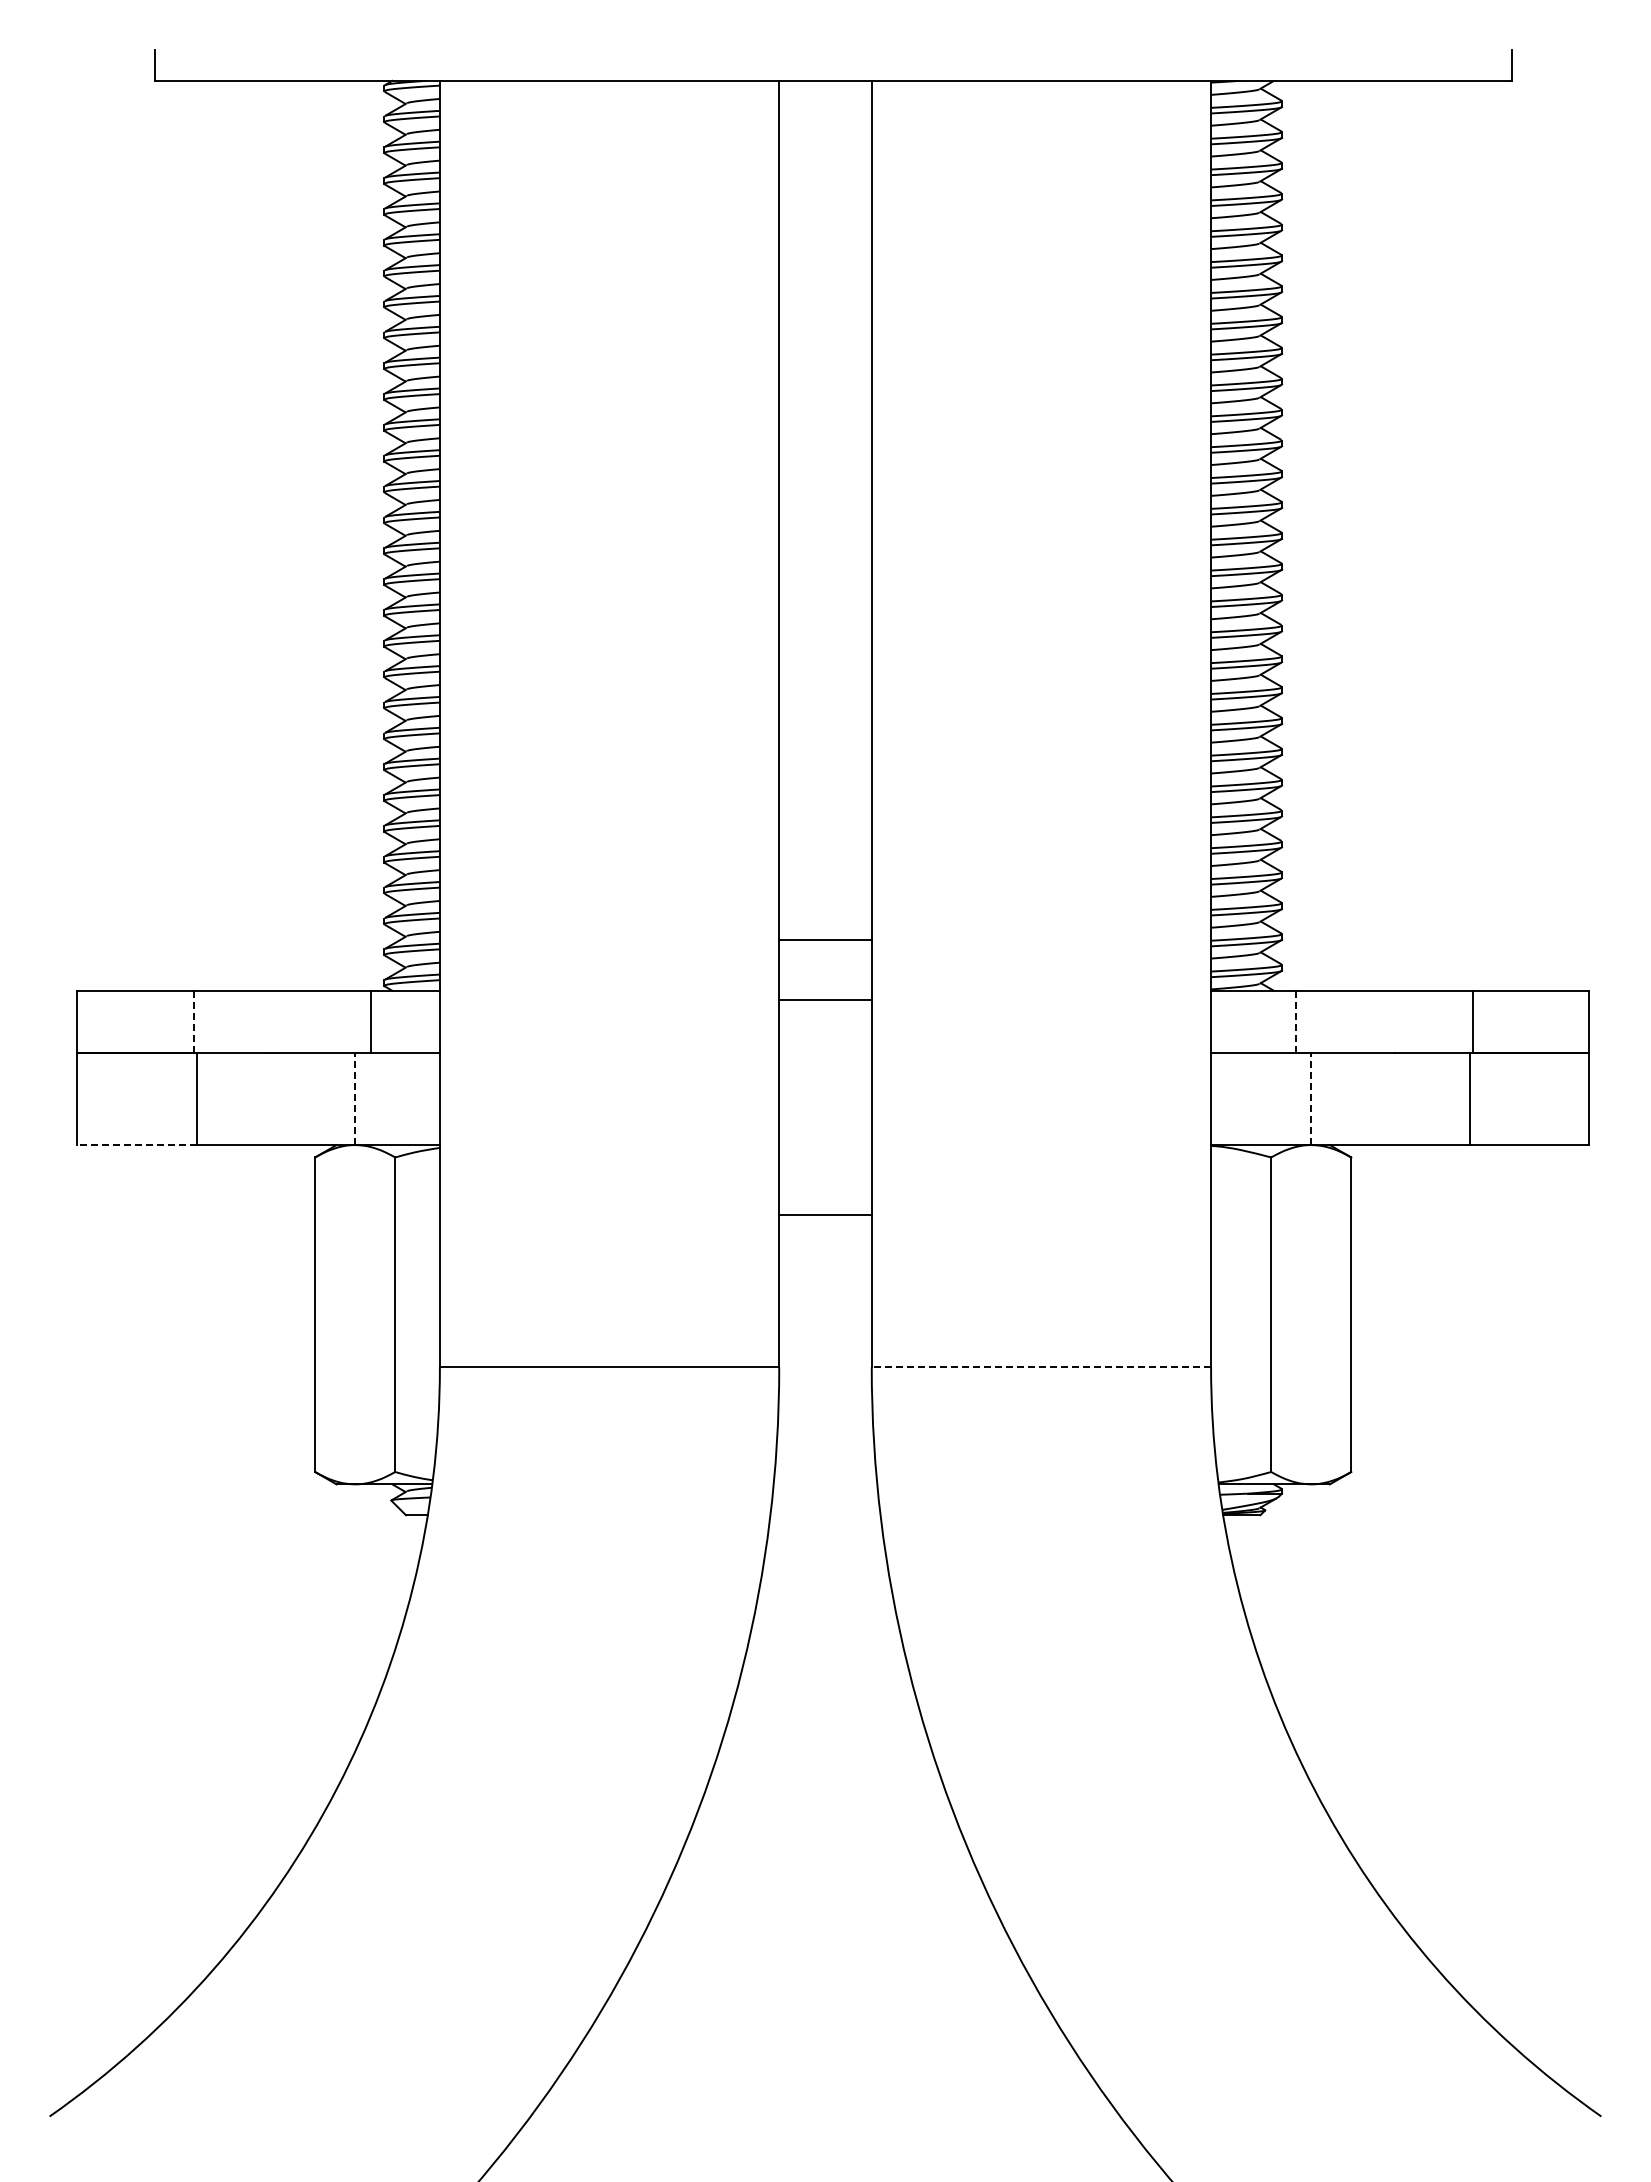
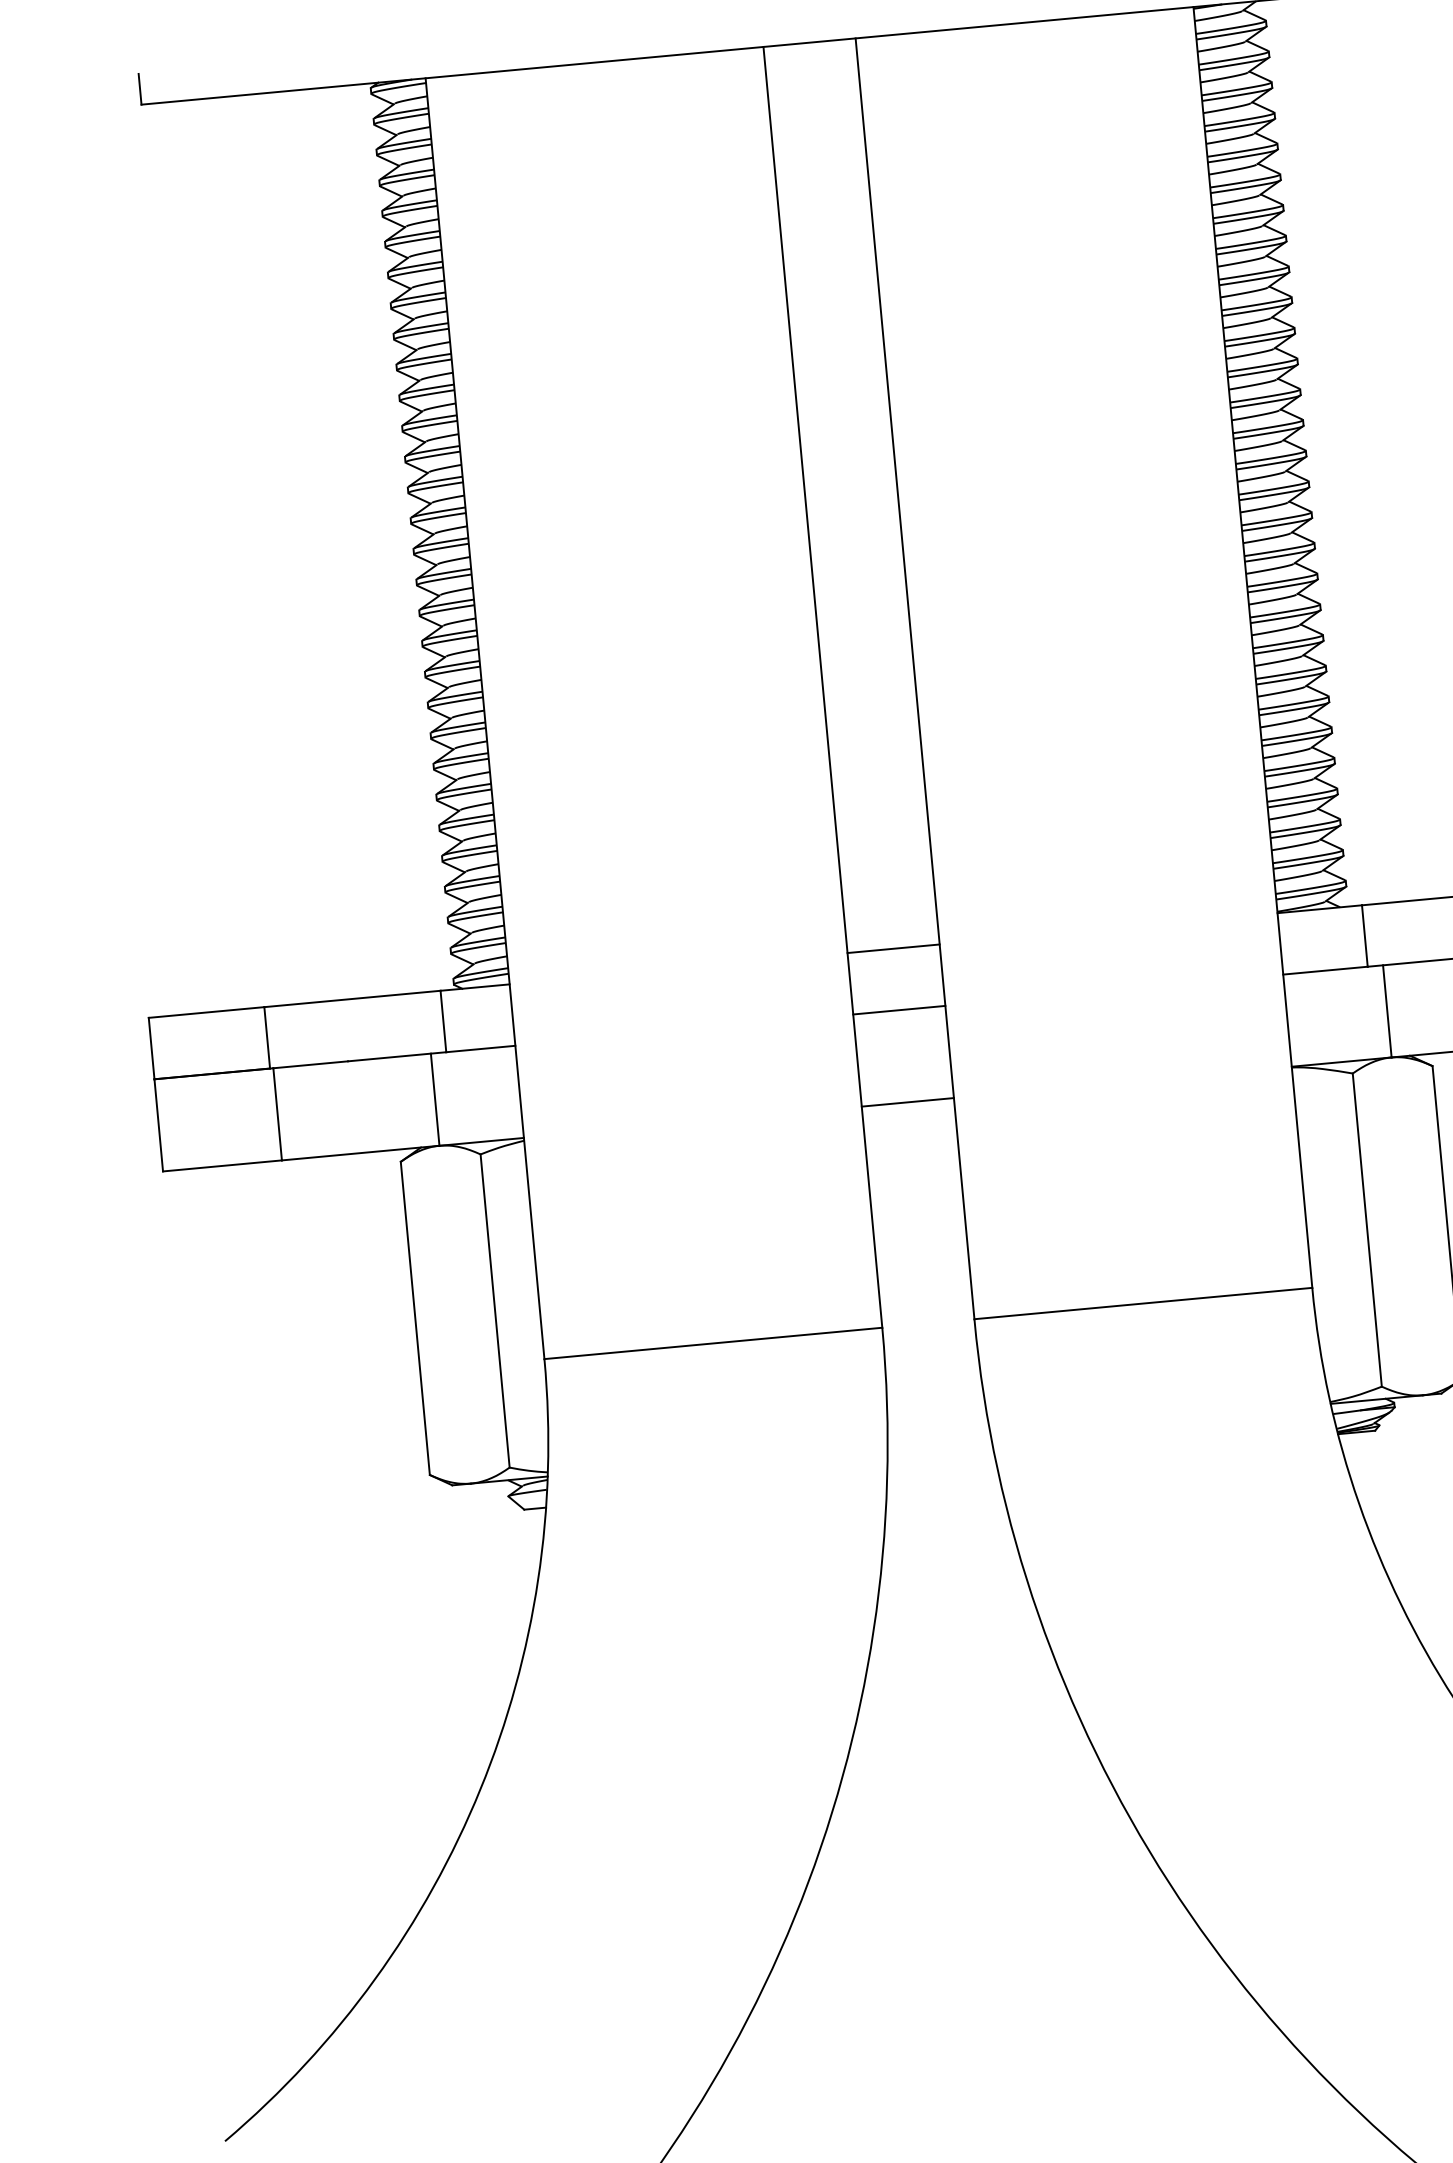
line: (825, 939) -> (893, 948), moved
line: (825, 999) -> (899, 1010), moved
line: (193, 1021) -> (267, 1037), dashed -> solid
line: (1295, 1021) -> (1364, 935), dashed -> solid
line: (355, 1098) -> (435, 1099), dashed -> solid
line: (1311, 1098) -> (1387, 1011), dashed -> solid
line: (137, 1145) -> (222, 1166), dashed -> solid
line: (825, 1215) -> (907, 1102), moved
line: (1041, 1367) -> (1143, 1303), dashed -> solid

